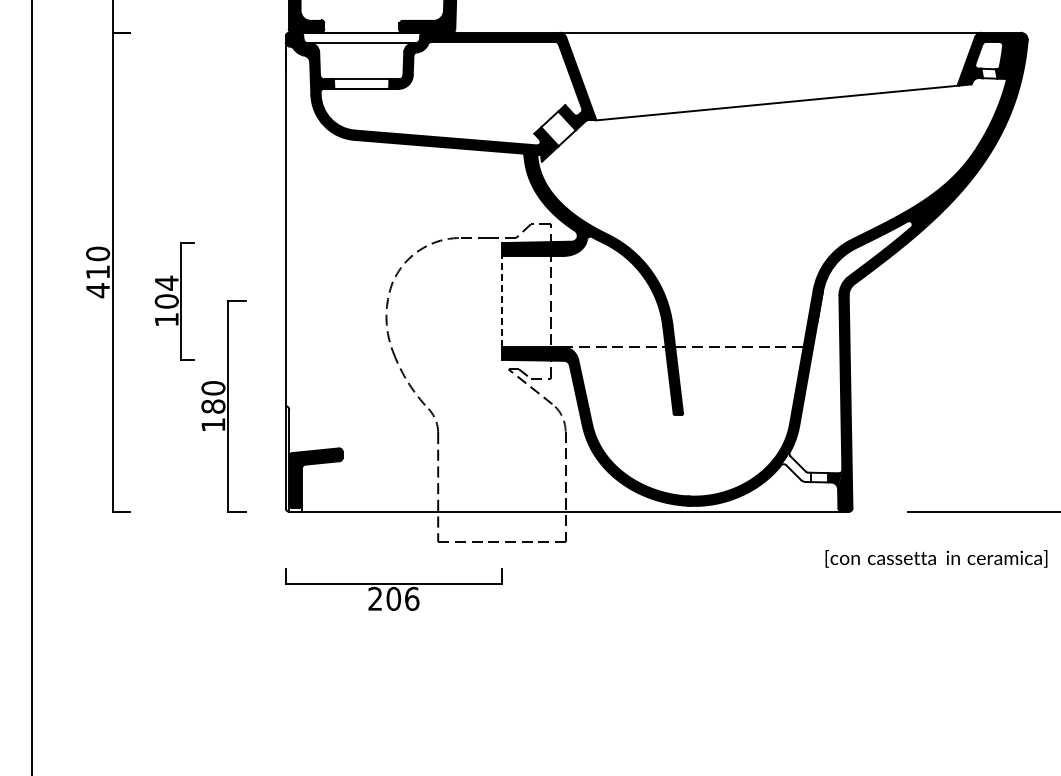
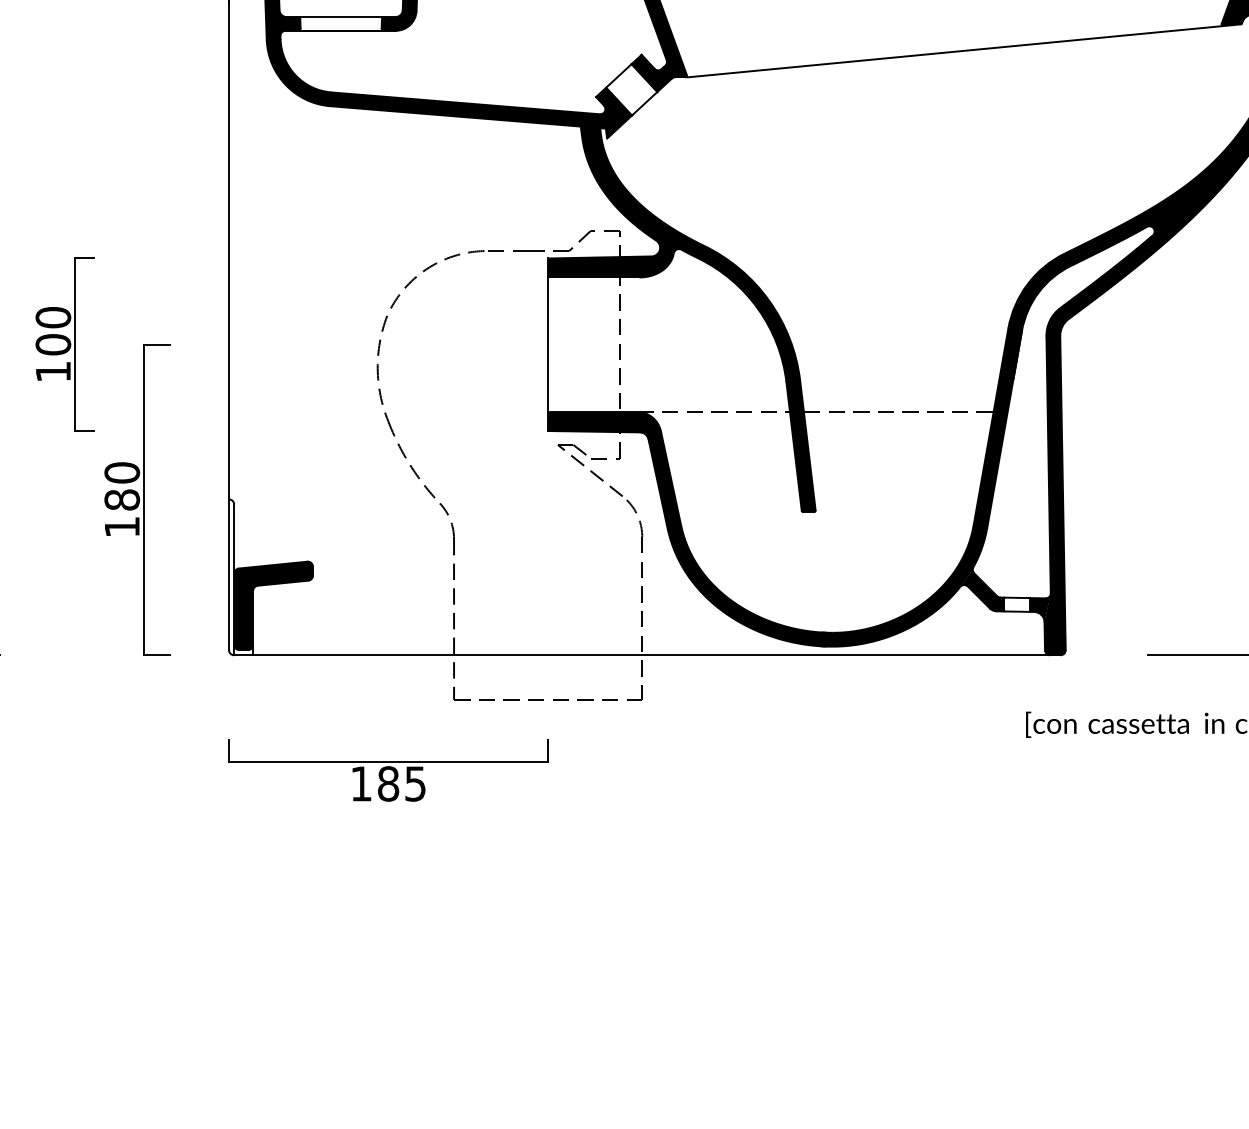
text: (166, 282) -> (52, 316), 104 -> 100
line: (501, 301) -> (547, 344), dashed -> solid
fill: (795, 467) -> (981, 589), added
text: (393, 598) -> (388, 783), 206 -> 185

